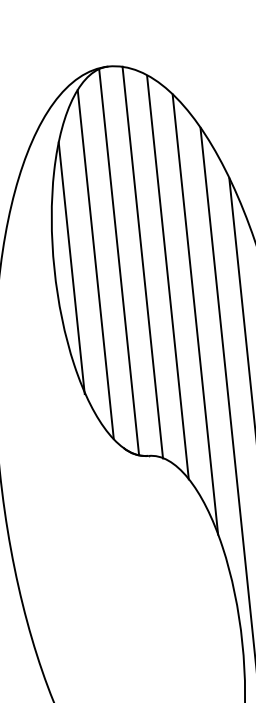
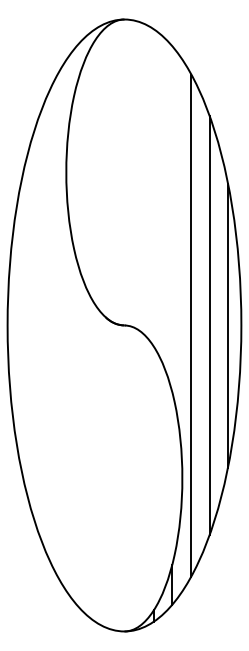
line: (119, 260) -> (117, 171), removed
line: (142, 262) -> (135, 174), removed
line: (95, 264) -> (98, 172), removed
line: (71, 268) -> (79, 173), removed
line: (167, 276) -> (153, 187), removed
line: (195, 314) -> (172, 219), removed

